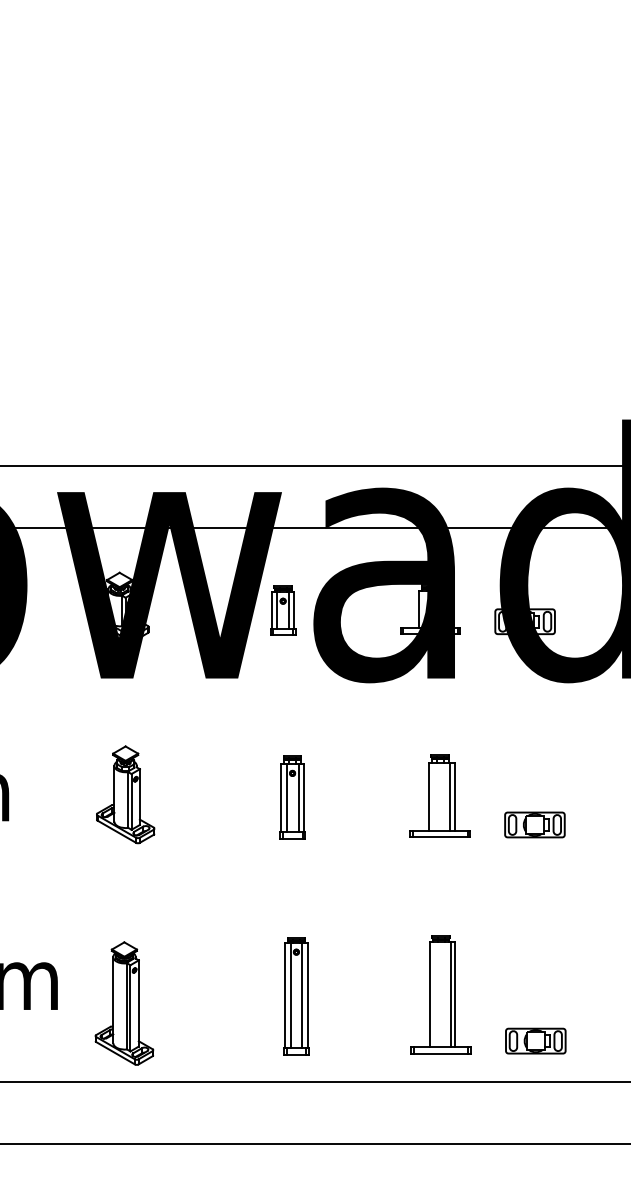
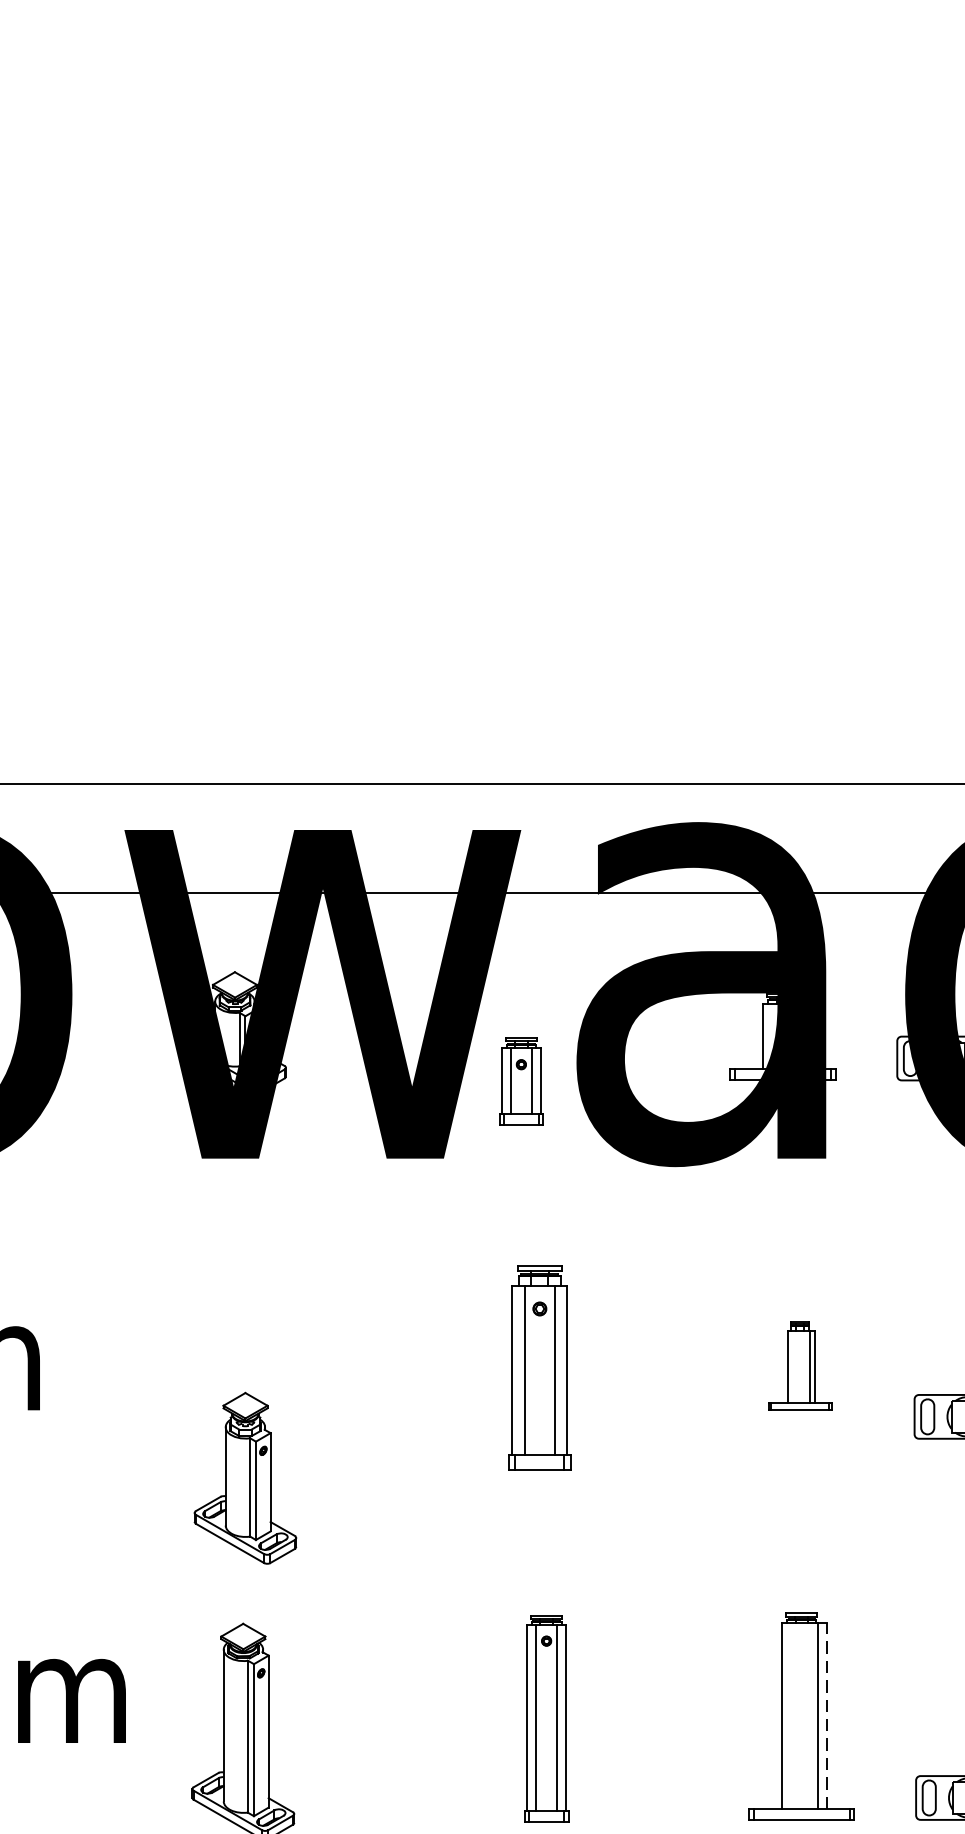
part: (283, 610) -> (522, 1081), moved
part: (125, 794) -> (245, 1477), moved
part: (439, 795) -> (798, 1364), size x0.6
part: (292, 797) -> (539, 1368), size x1.4
line: (455, 994) -> (827, 1715), solid -> dashed

